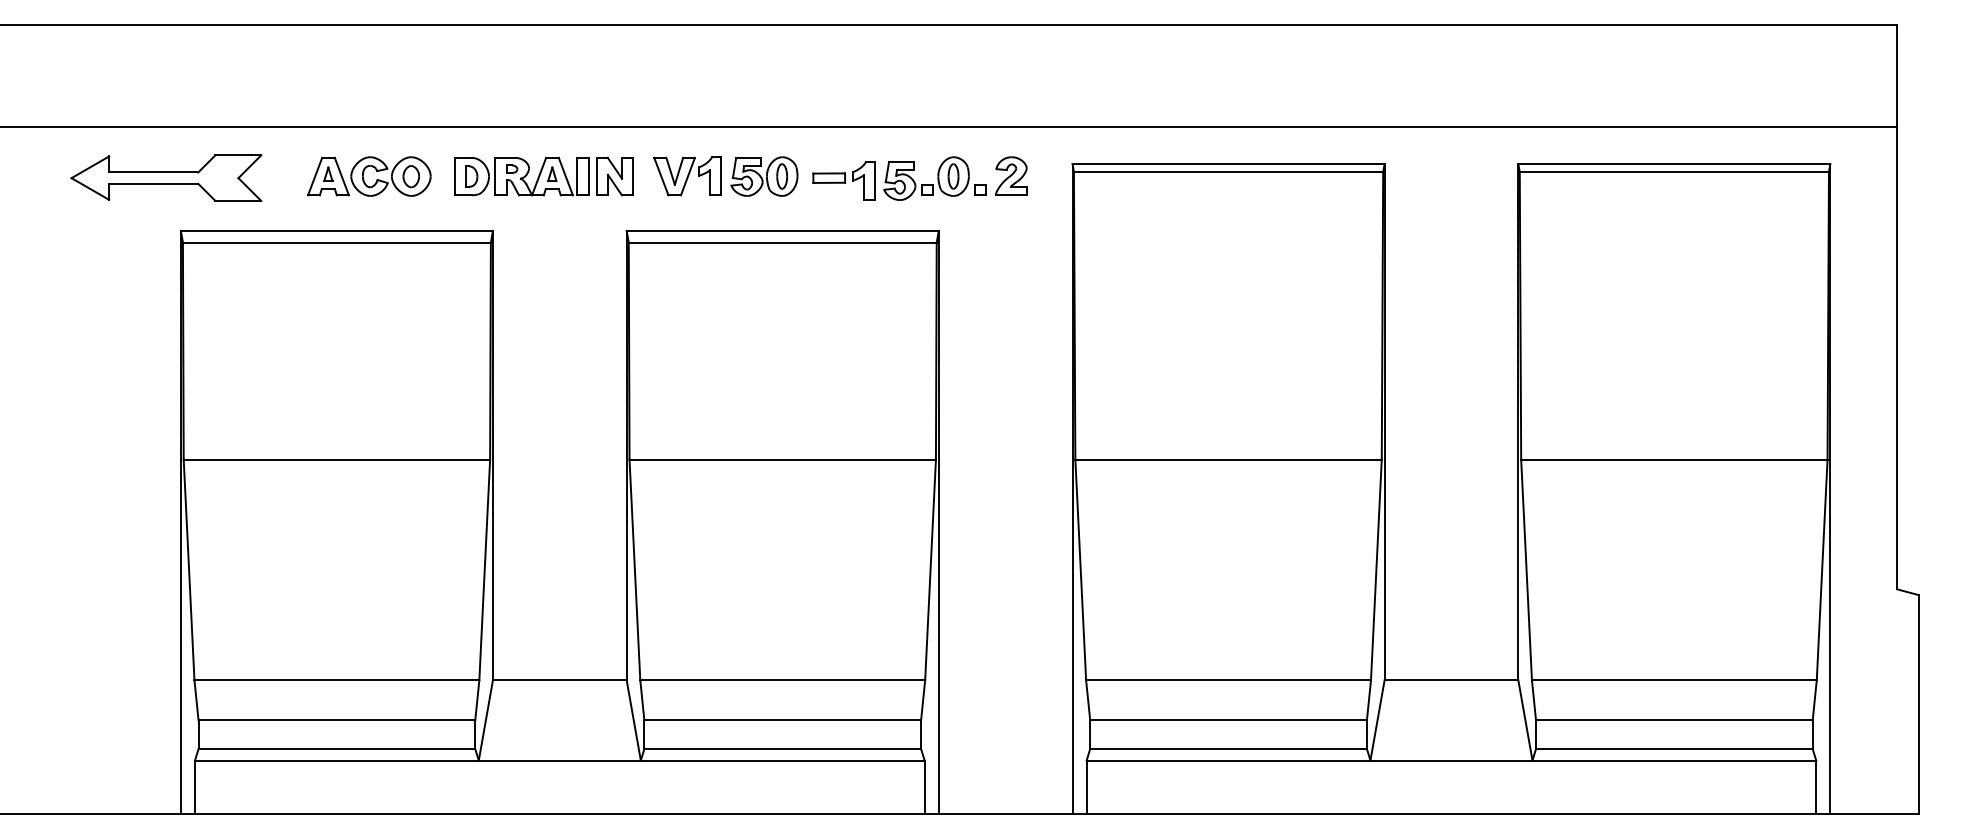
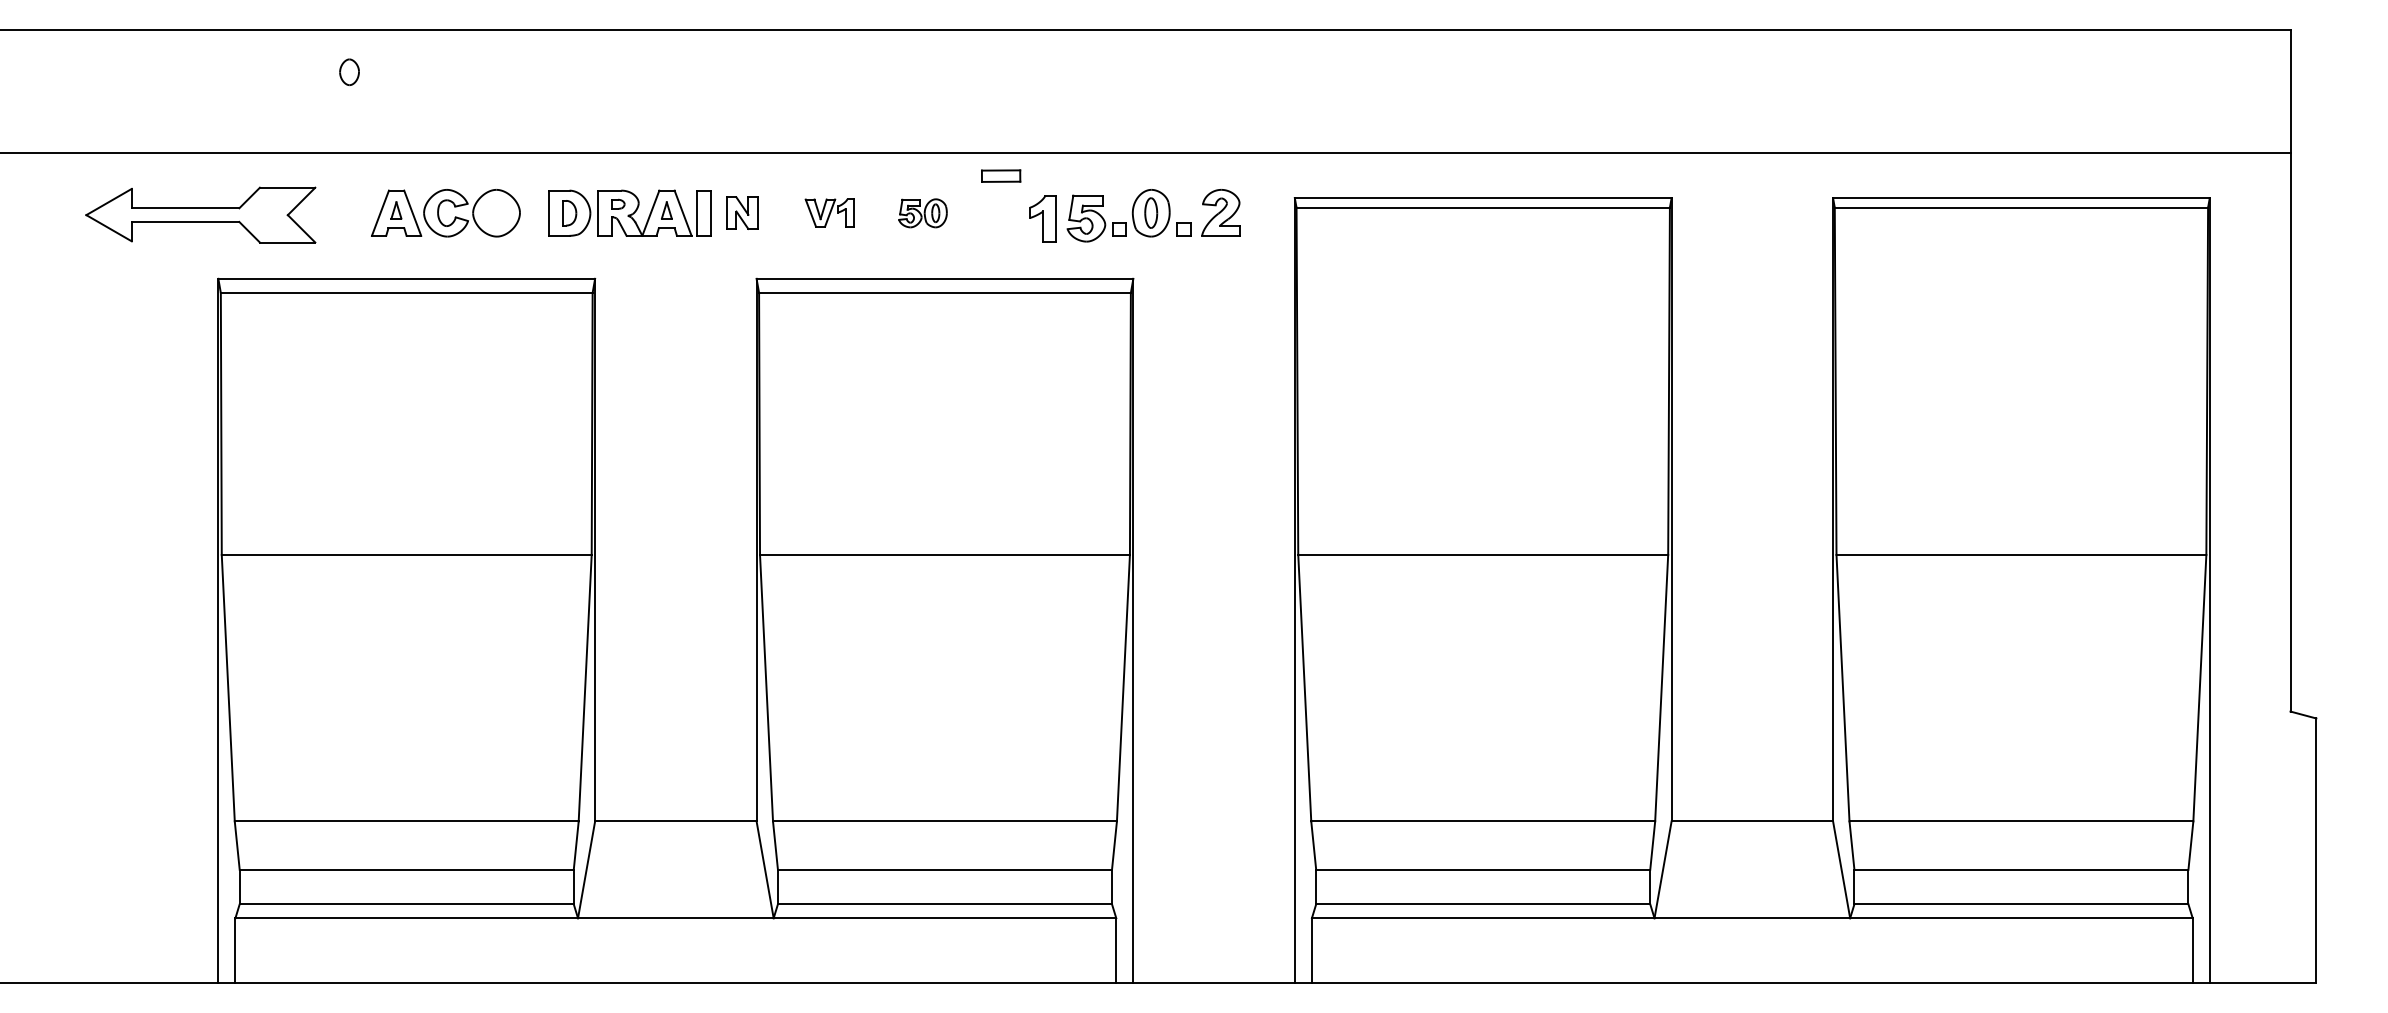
part: (615, 175) -> (742, 212), size x0.7
part: (687, 175) -> (829, 212), size x0.6
part: (411, 176) -> (349, 72), moved
part: (764, 176) -> (922, 213), size x0.6
part: (829, 177) -> (1001, 175), moved

